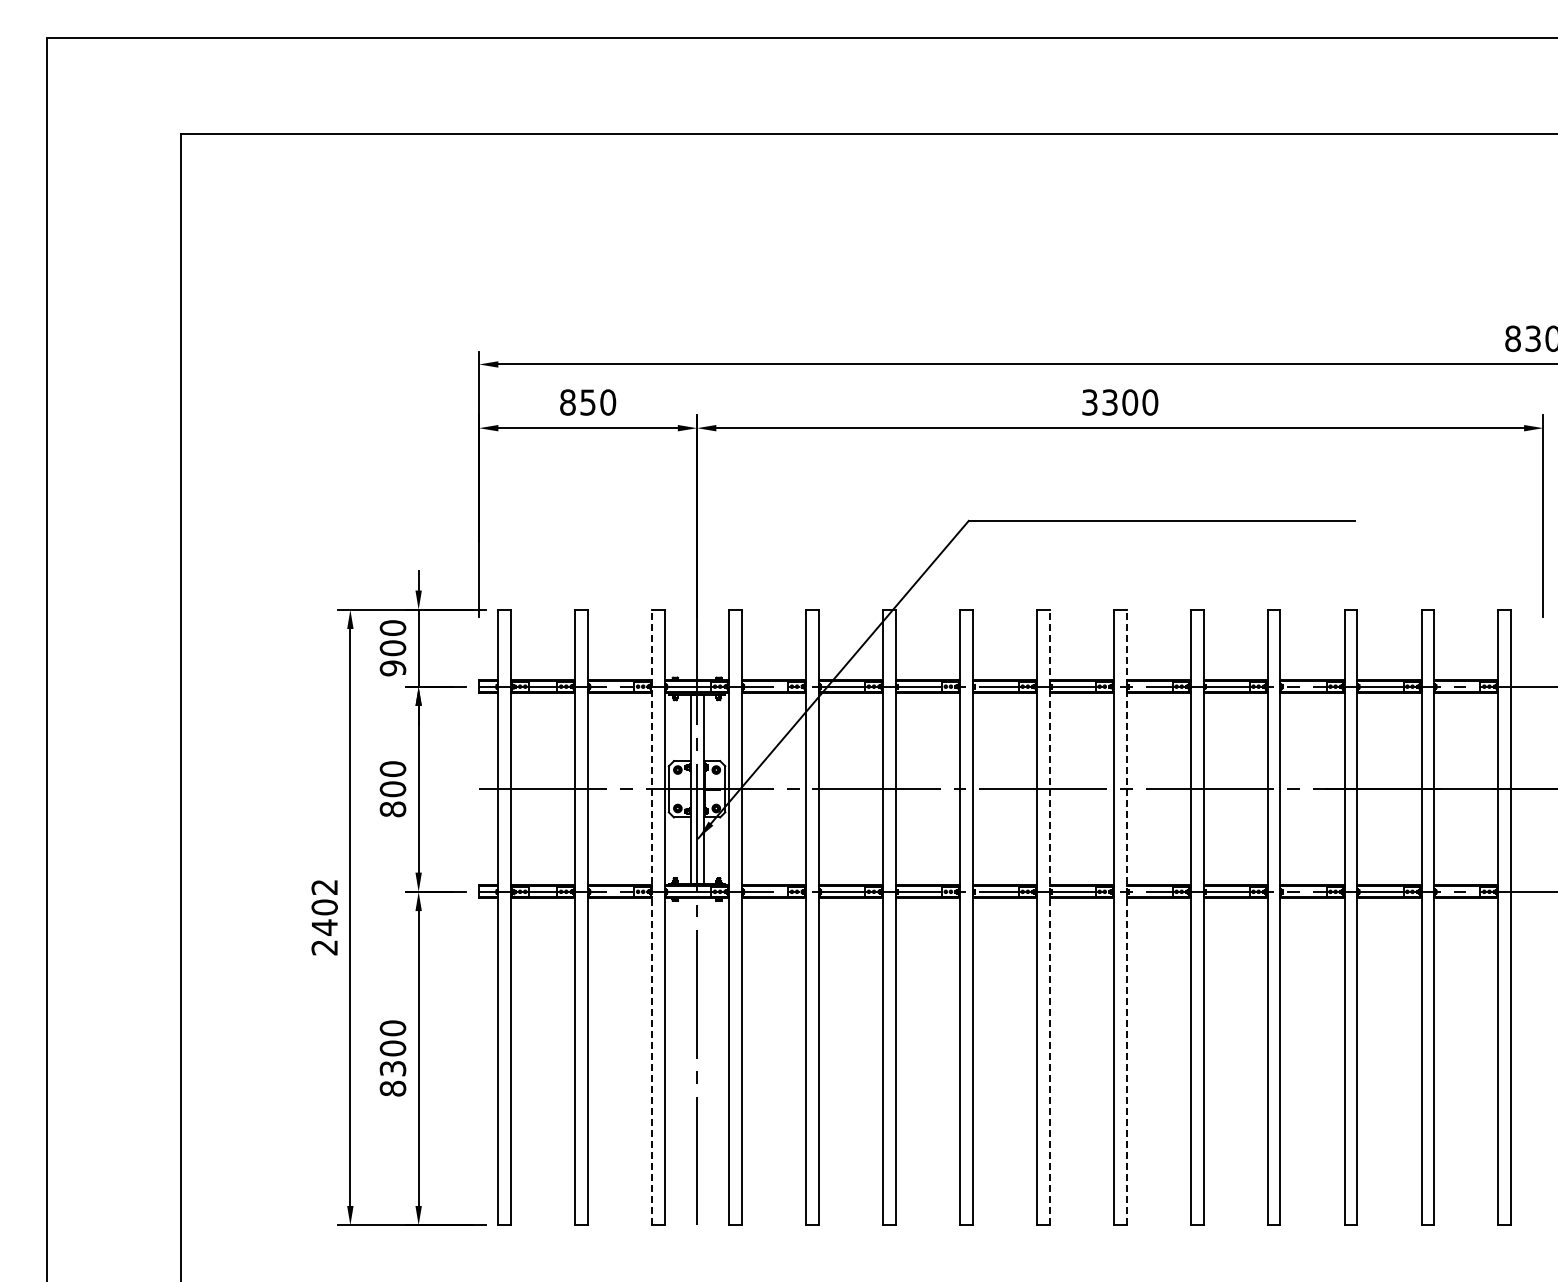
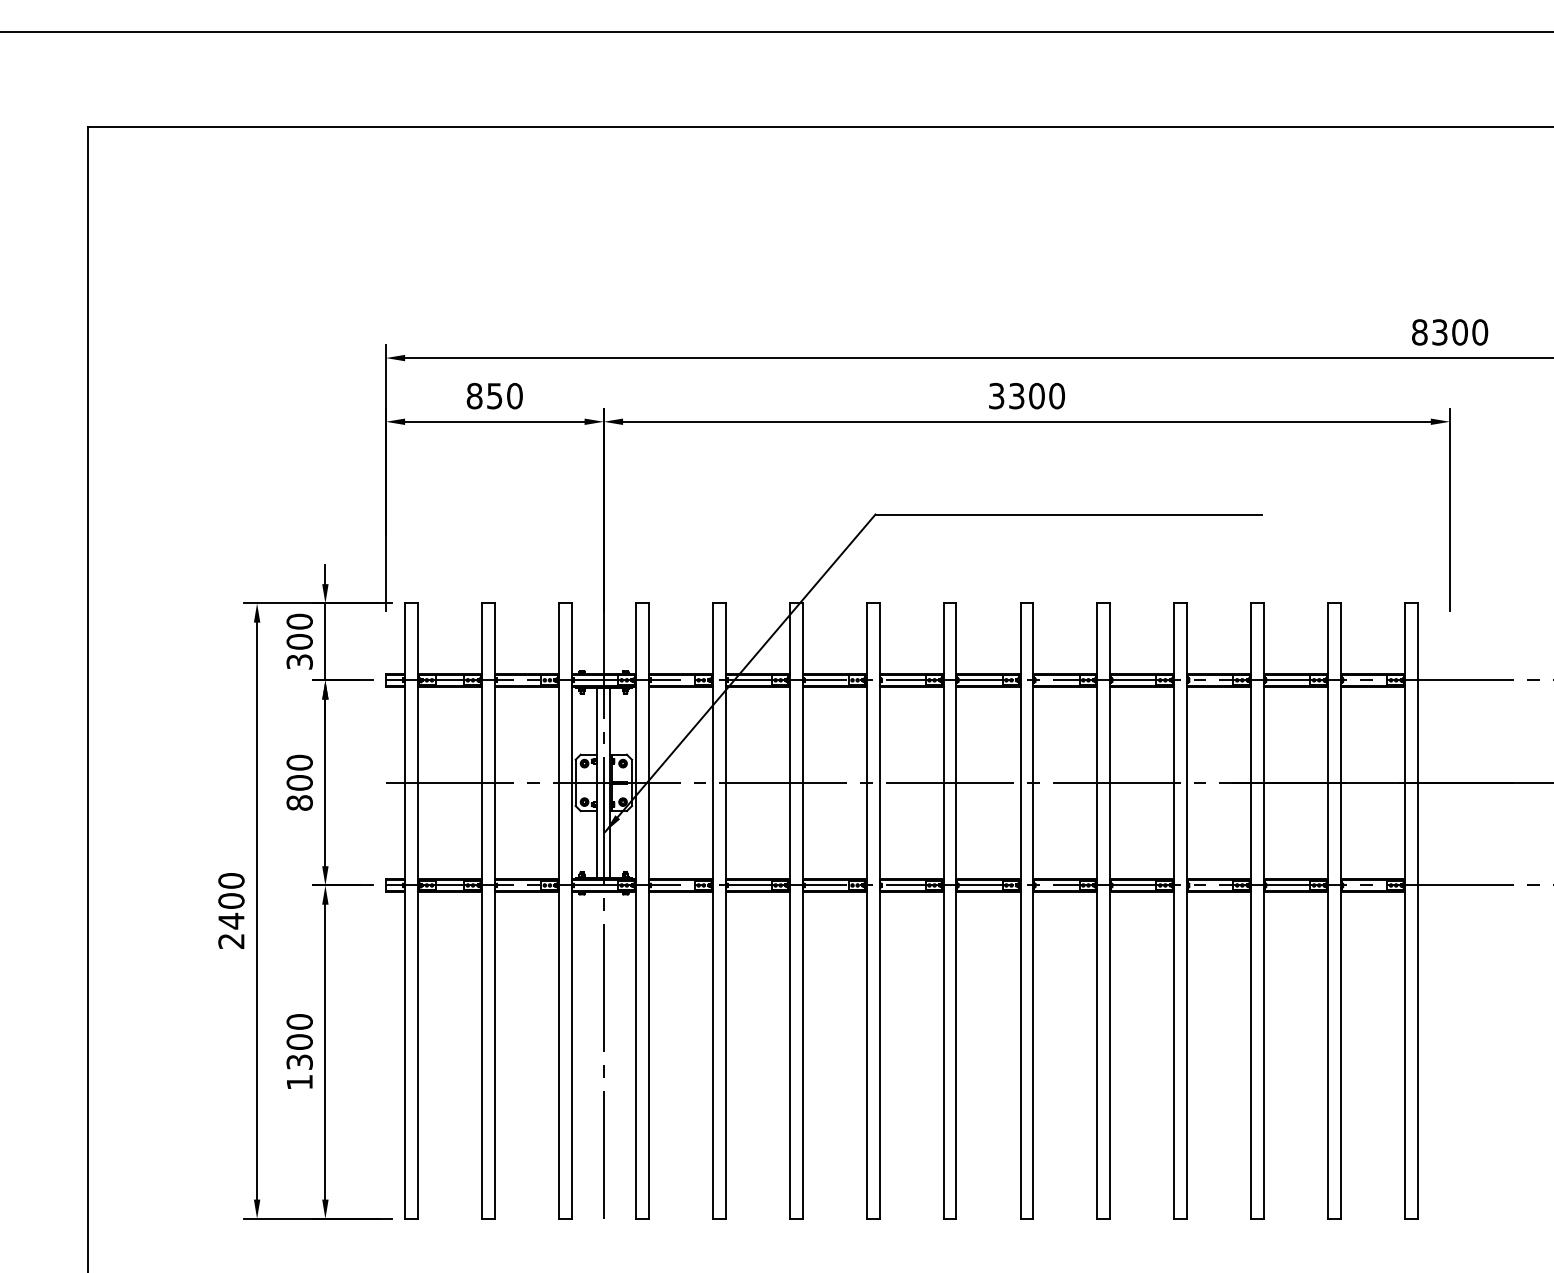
text: (392, 668) -> (299, 662), 900 -> 300
text: (324, 887) -> (231, 881), 2402 -> 2400
line: (652, 917) -> (559, 911), dashed -> solid
line: (1049, 917) -> (956, 911), dashed -> solid
line: (1126, 917) -> (1033, 911), dashed -> solid
text: (392, 1088) -> (299, 1082), 8300 -> 1300

